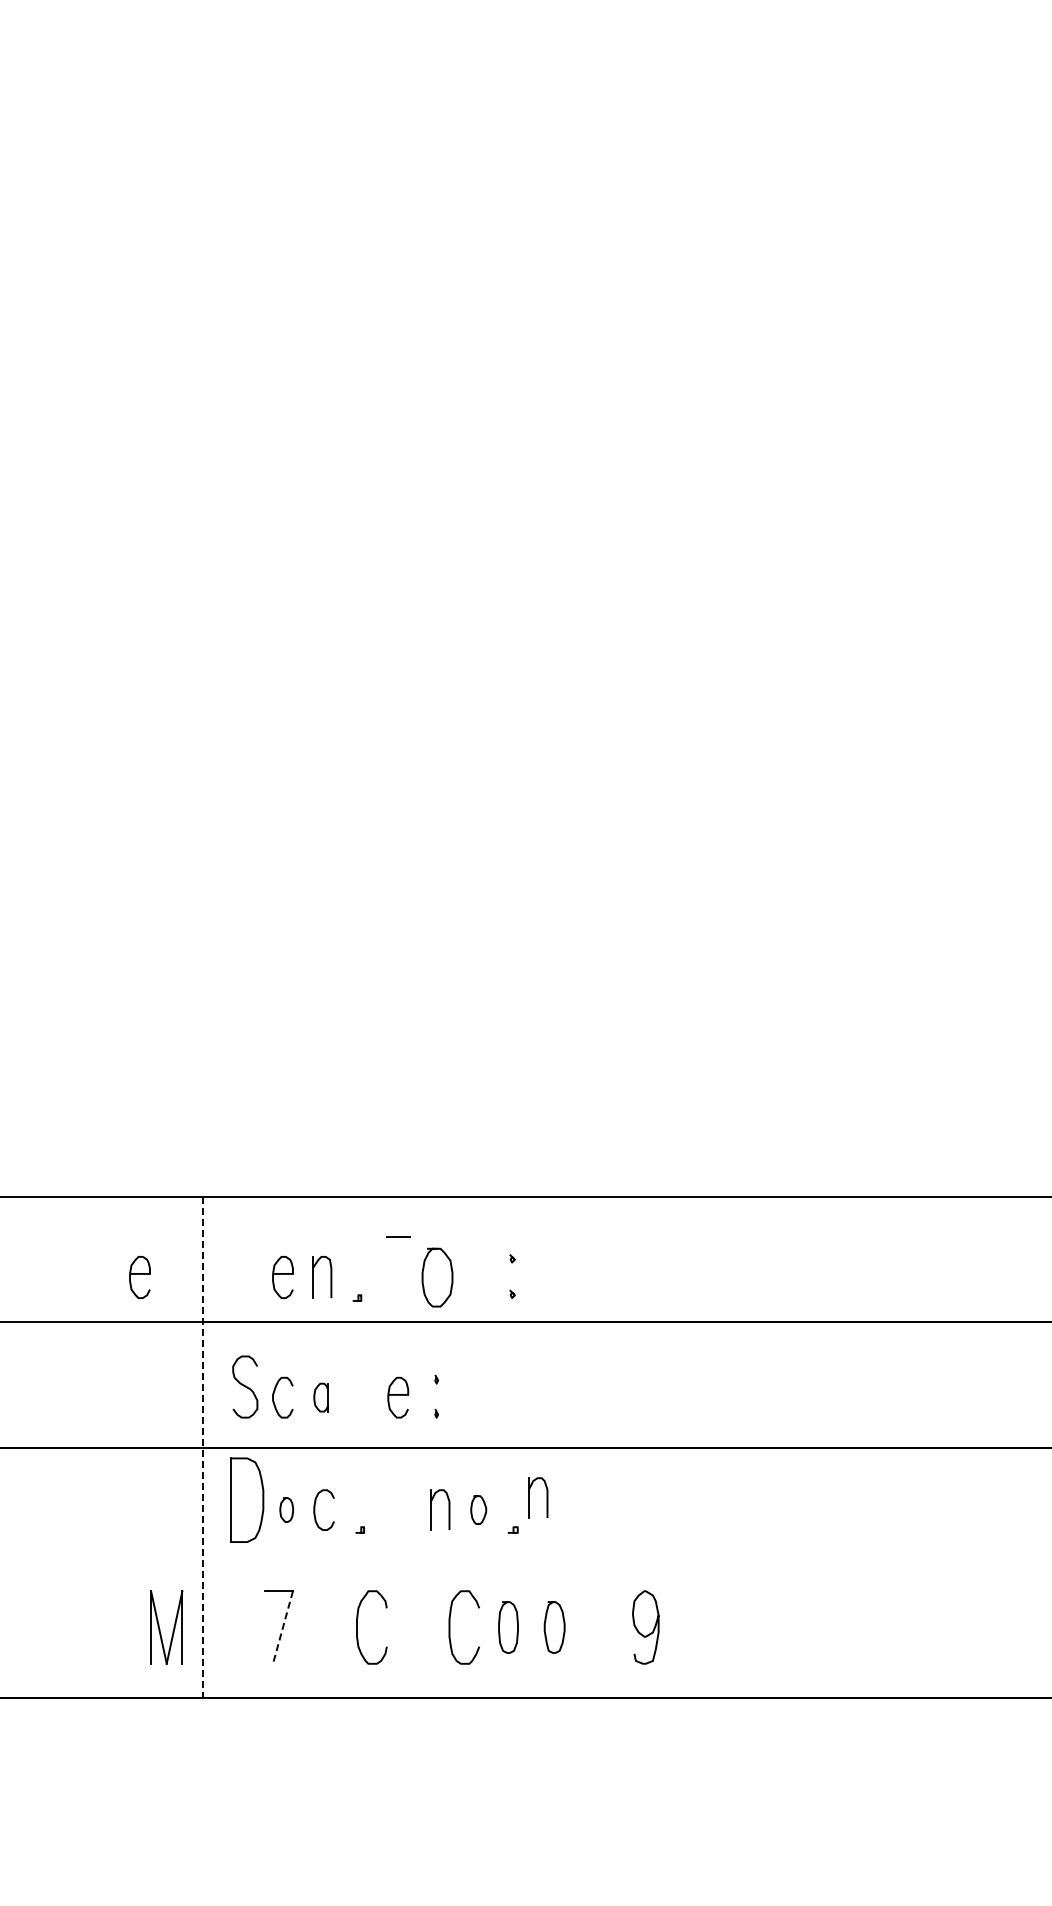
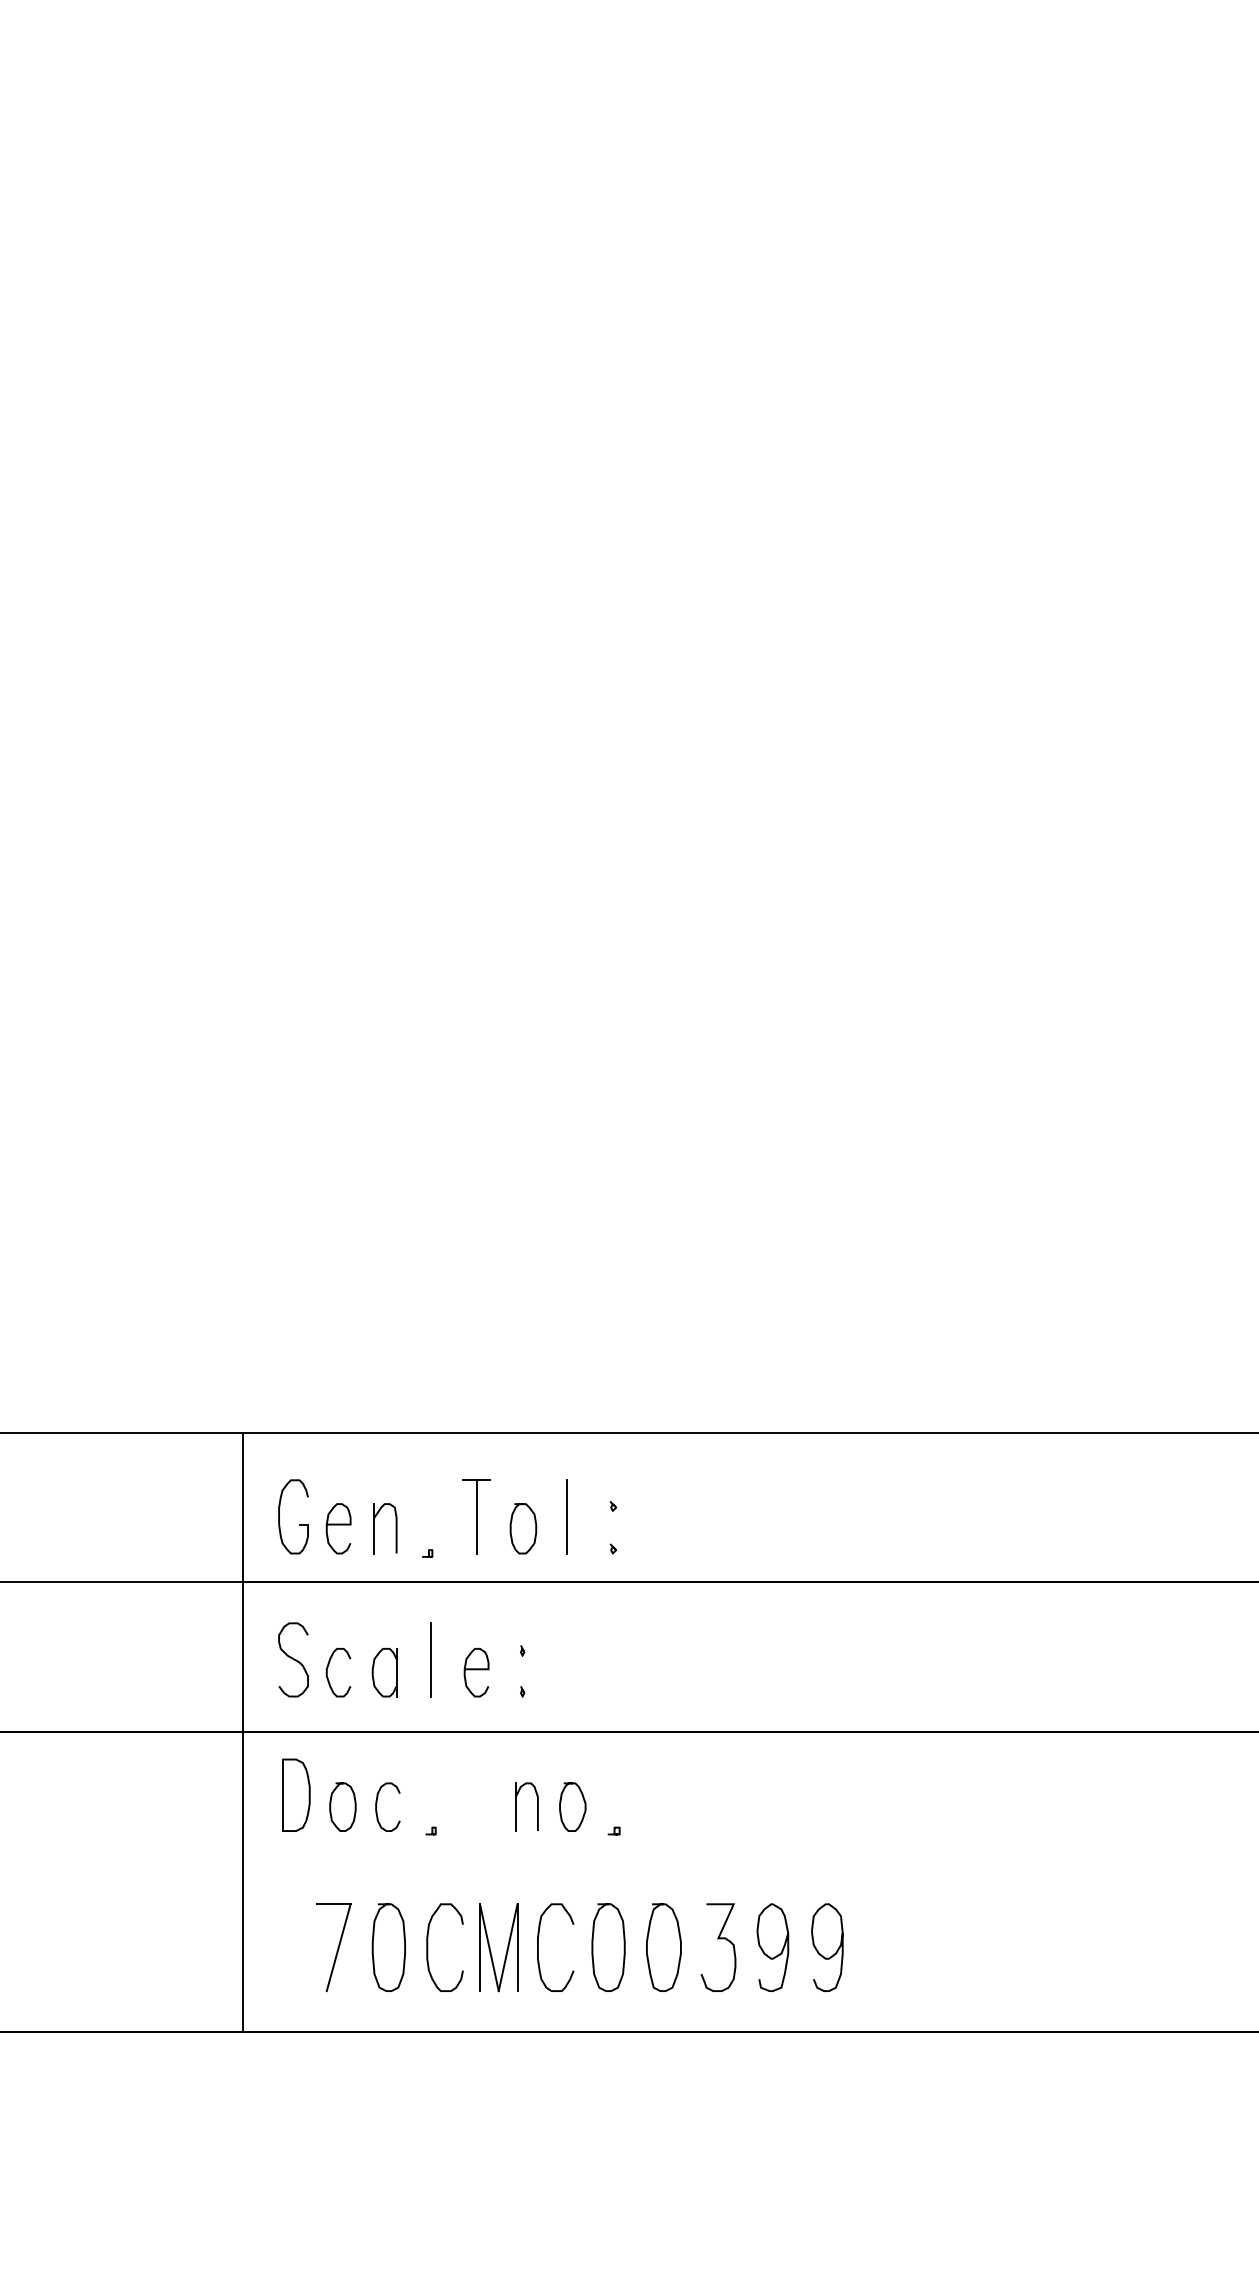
line: (398, 1267) -> (476, 1516), added
line: (473, 1267) -> (566, 1516), added
part: (249, 1273) -> (298, 1524), added
curve: (139, 1274) -> (166, 1525), removed
part: (436, 1276) -> (522, 1527), size x0.71
line: (359, 1386) -> (430, 1659), added
part: (320, 1397) -> (383, 1672), size x1.43
line: (203, 1448) -> (243, 1733), dashed -> solid
part: (546, 1497) -> (654, 1792), removed
part: (247, 1499) -> (296, 1794), size x0.71
part: (286, 1509) -> (342, 1806), size x1.67
part: (478, 1509) -> (572, 1806), size x1.43
curve: (600, 1620) -> (718, 1939), added
line: (283, 1627) -> (339, 1947), dashed -> solid
part: (324, 1627) -> (388, 1947), added
part: (508, 1627) -> (608, 1947), size x1.43
part: (554, 1627) -> (663, 1947), size x1.43
part: (160, 1628) -> (491, 1948), moved
curve: (696, 1632) -> (833, 1953), added

